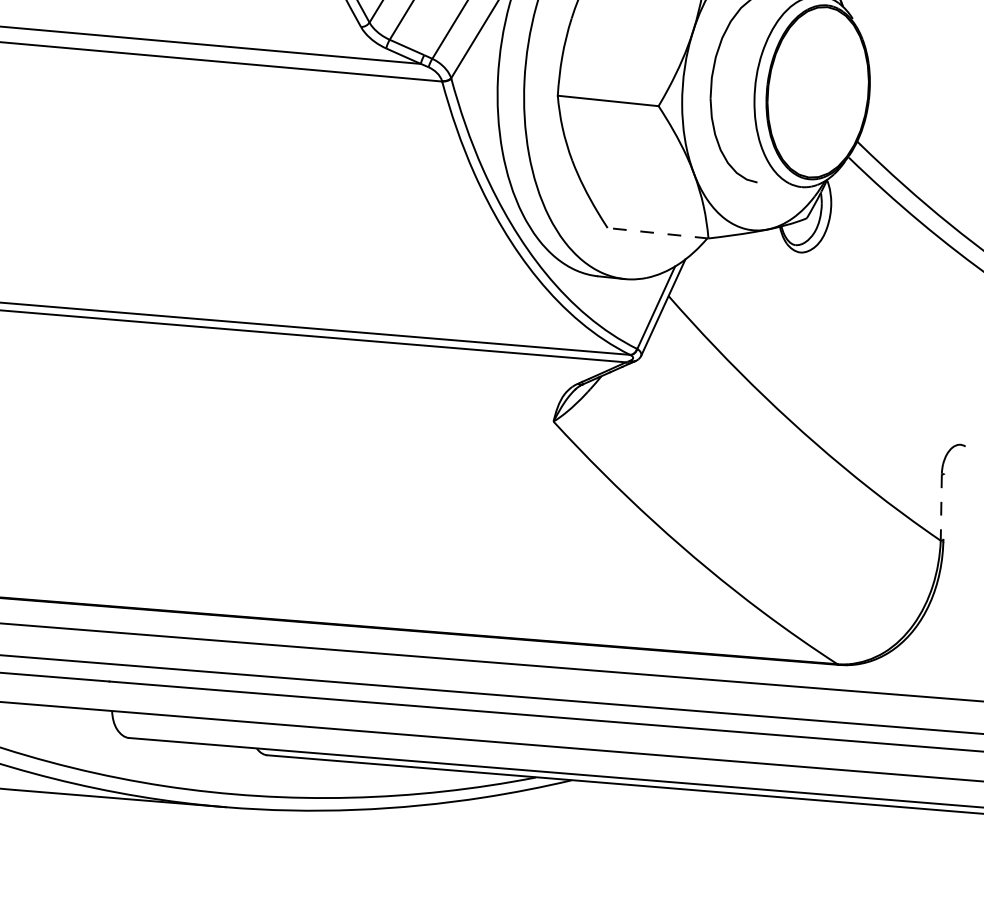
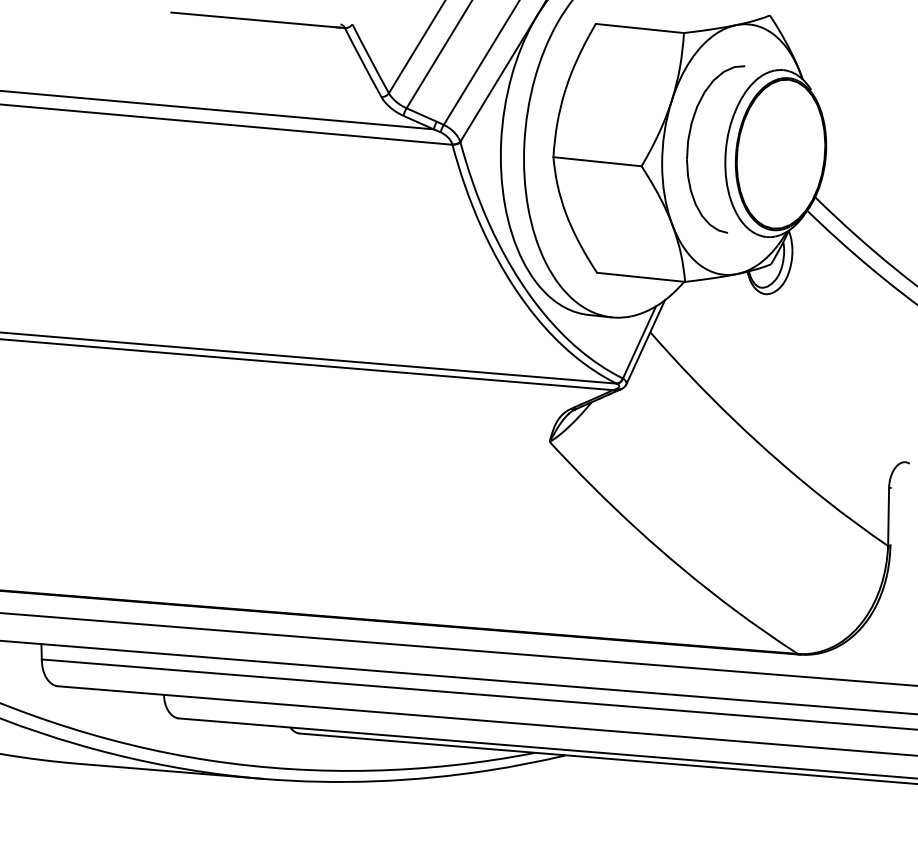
line: (657, 233) -> (640, 277), dashed -> solid
line: (941, 508) -> (888, 517), dashed -> solid

